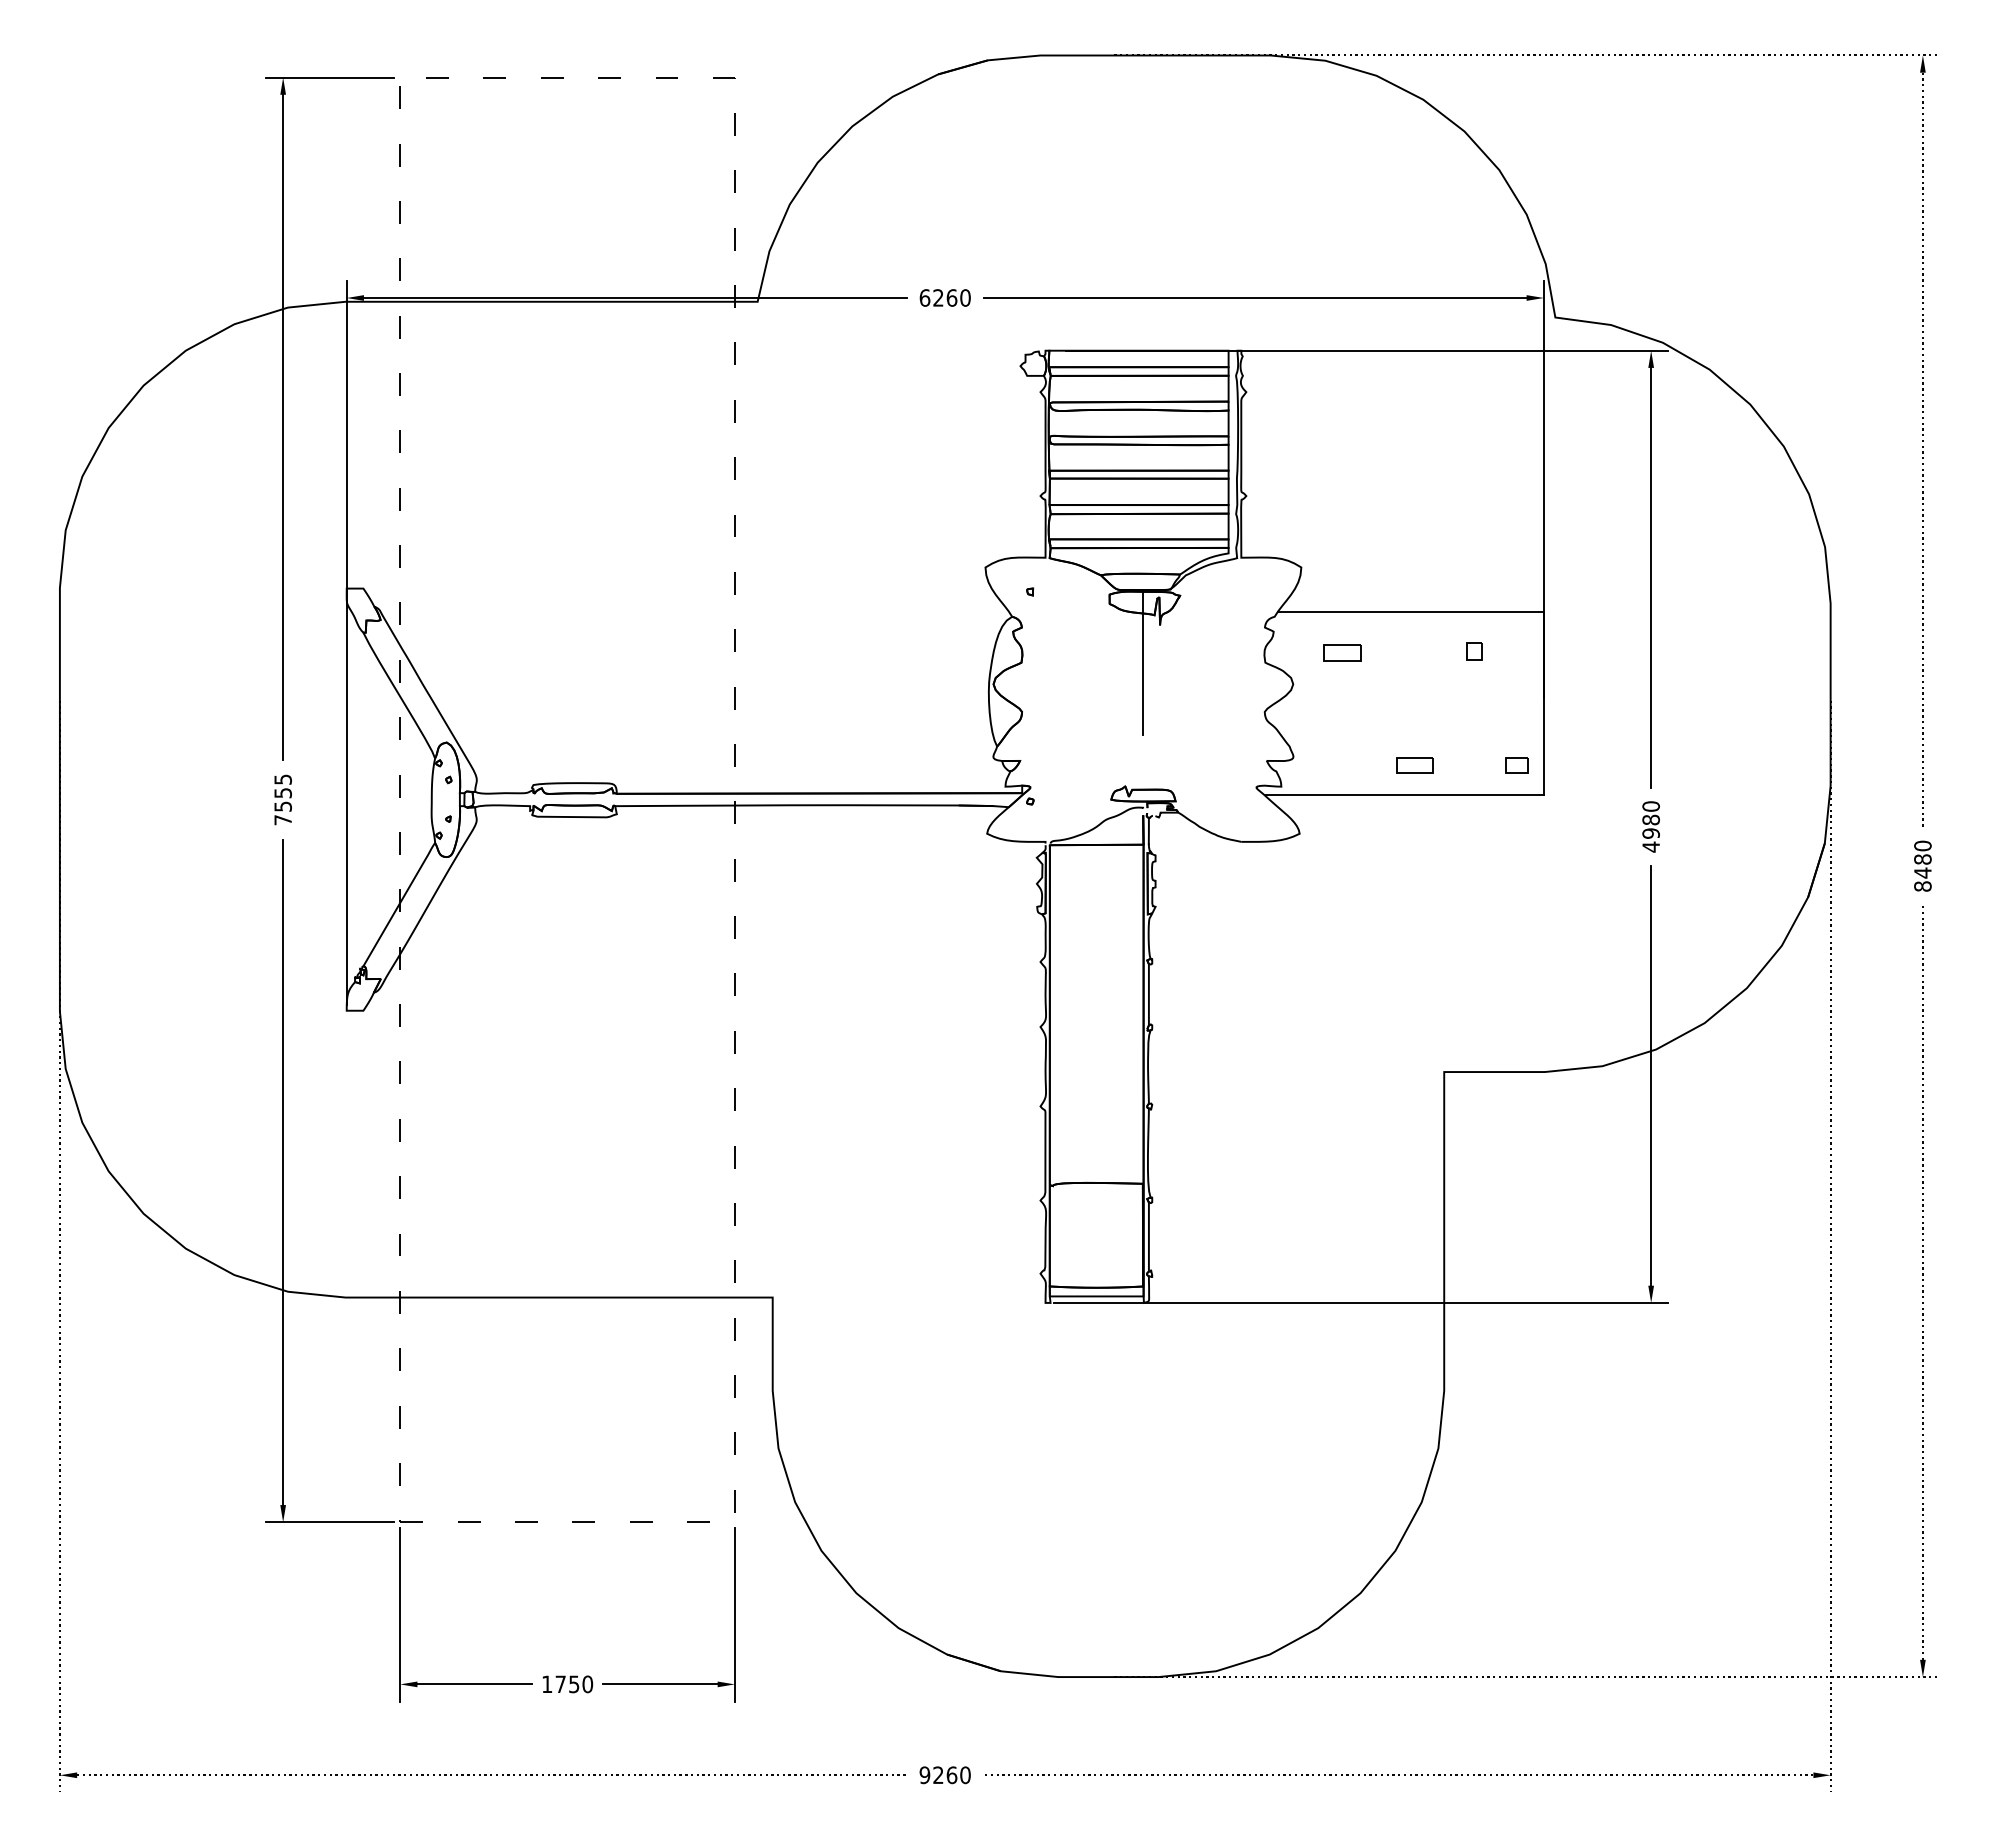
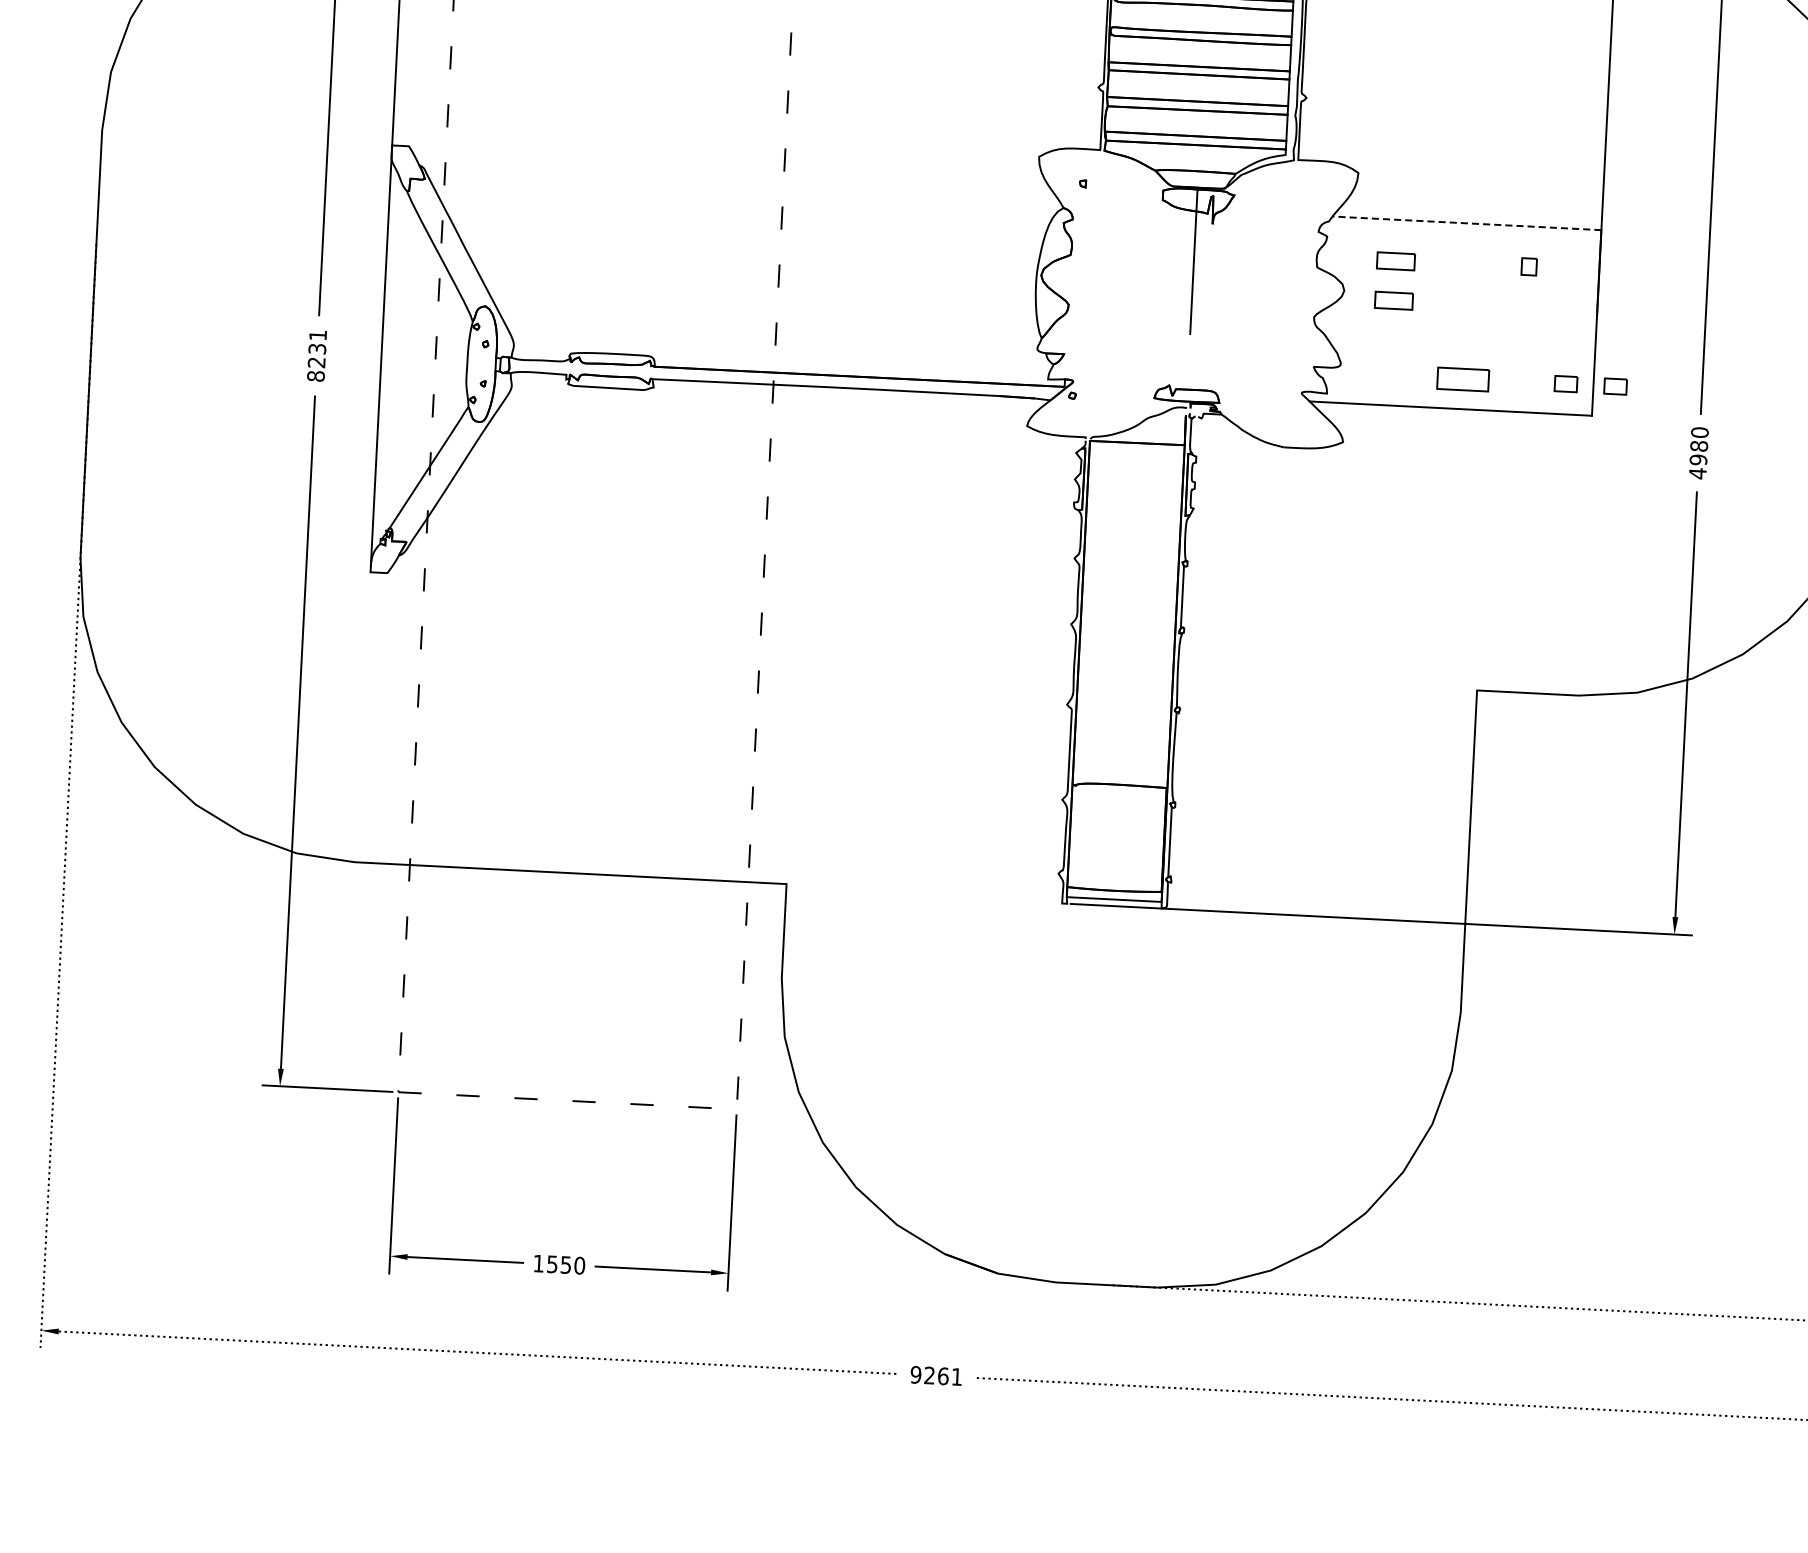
line: (1410, 611) -> (1466, 223), solid -> dashed
part: (1342, 691) -> (1393, 300), added
part: (1414, 765) -> (1462, 379), size x1.4
part: (1565, 765) -> (1615, 386), added
text: (282, 799) -> (316, 355), 7555 -> 8231
text: (560, 1684) -> (552, 1264), 1750 -> 1550
text: (965, 1775) -> (957, 1377), 9260 -> 9261

